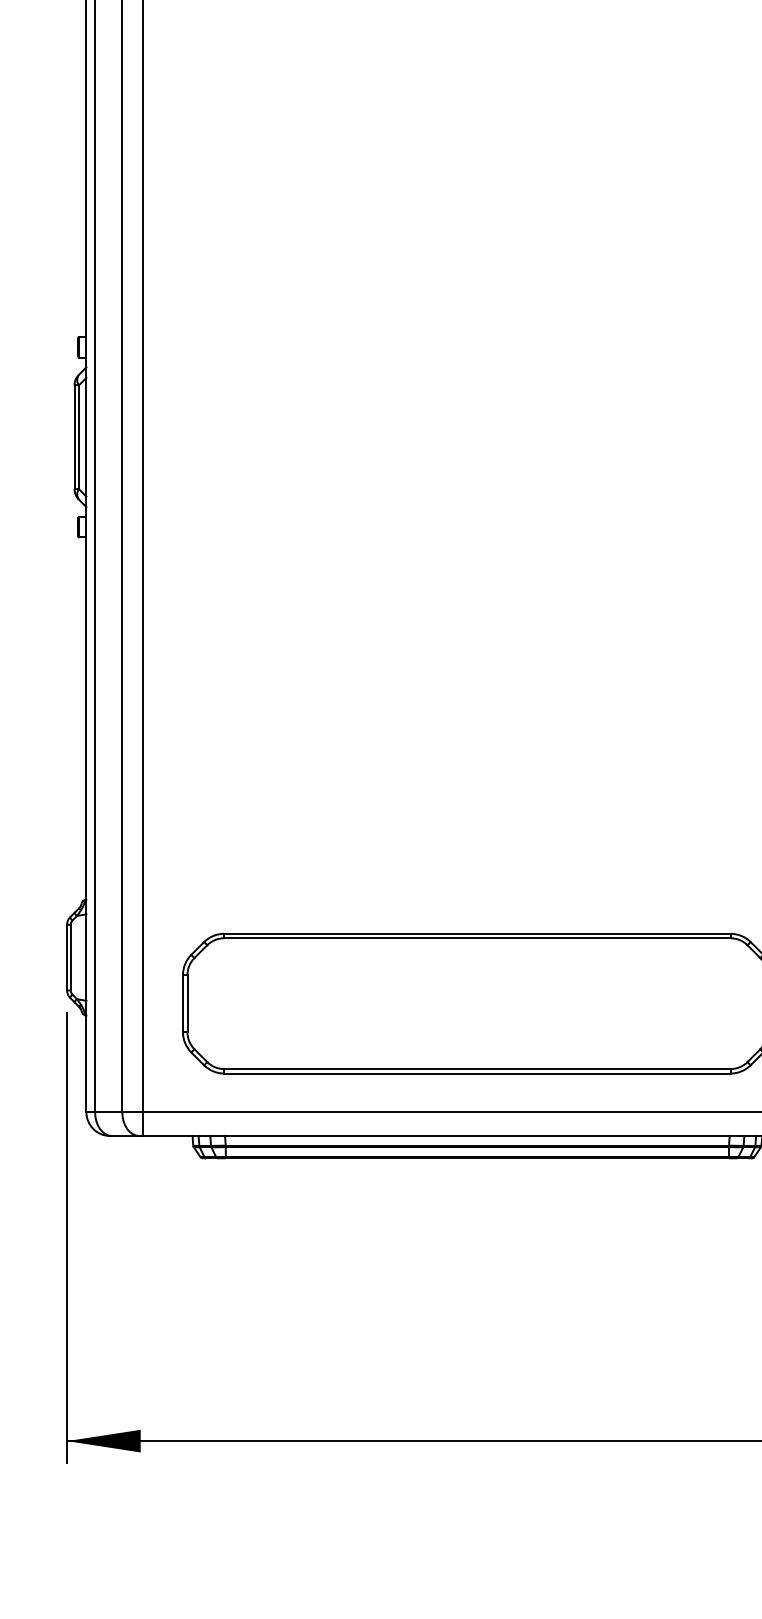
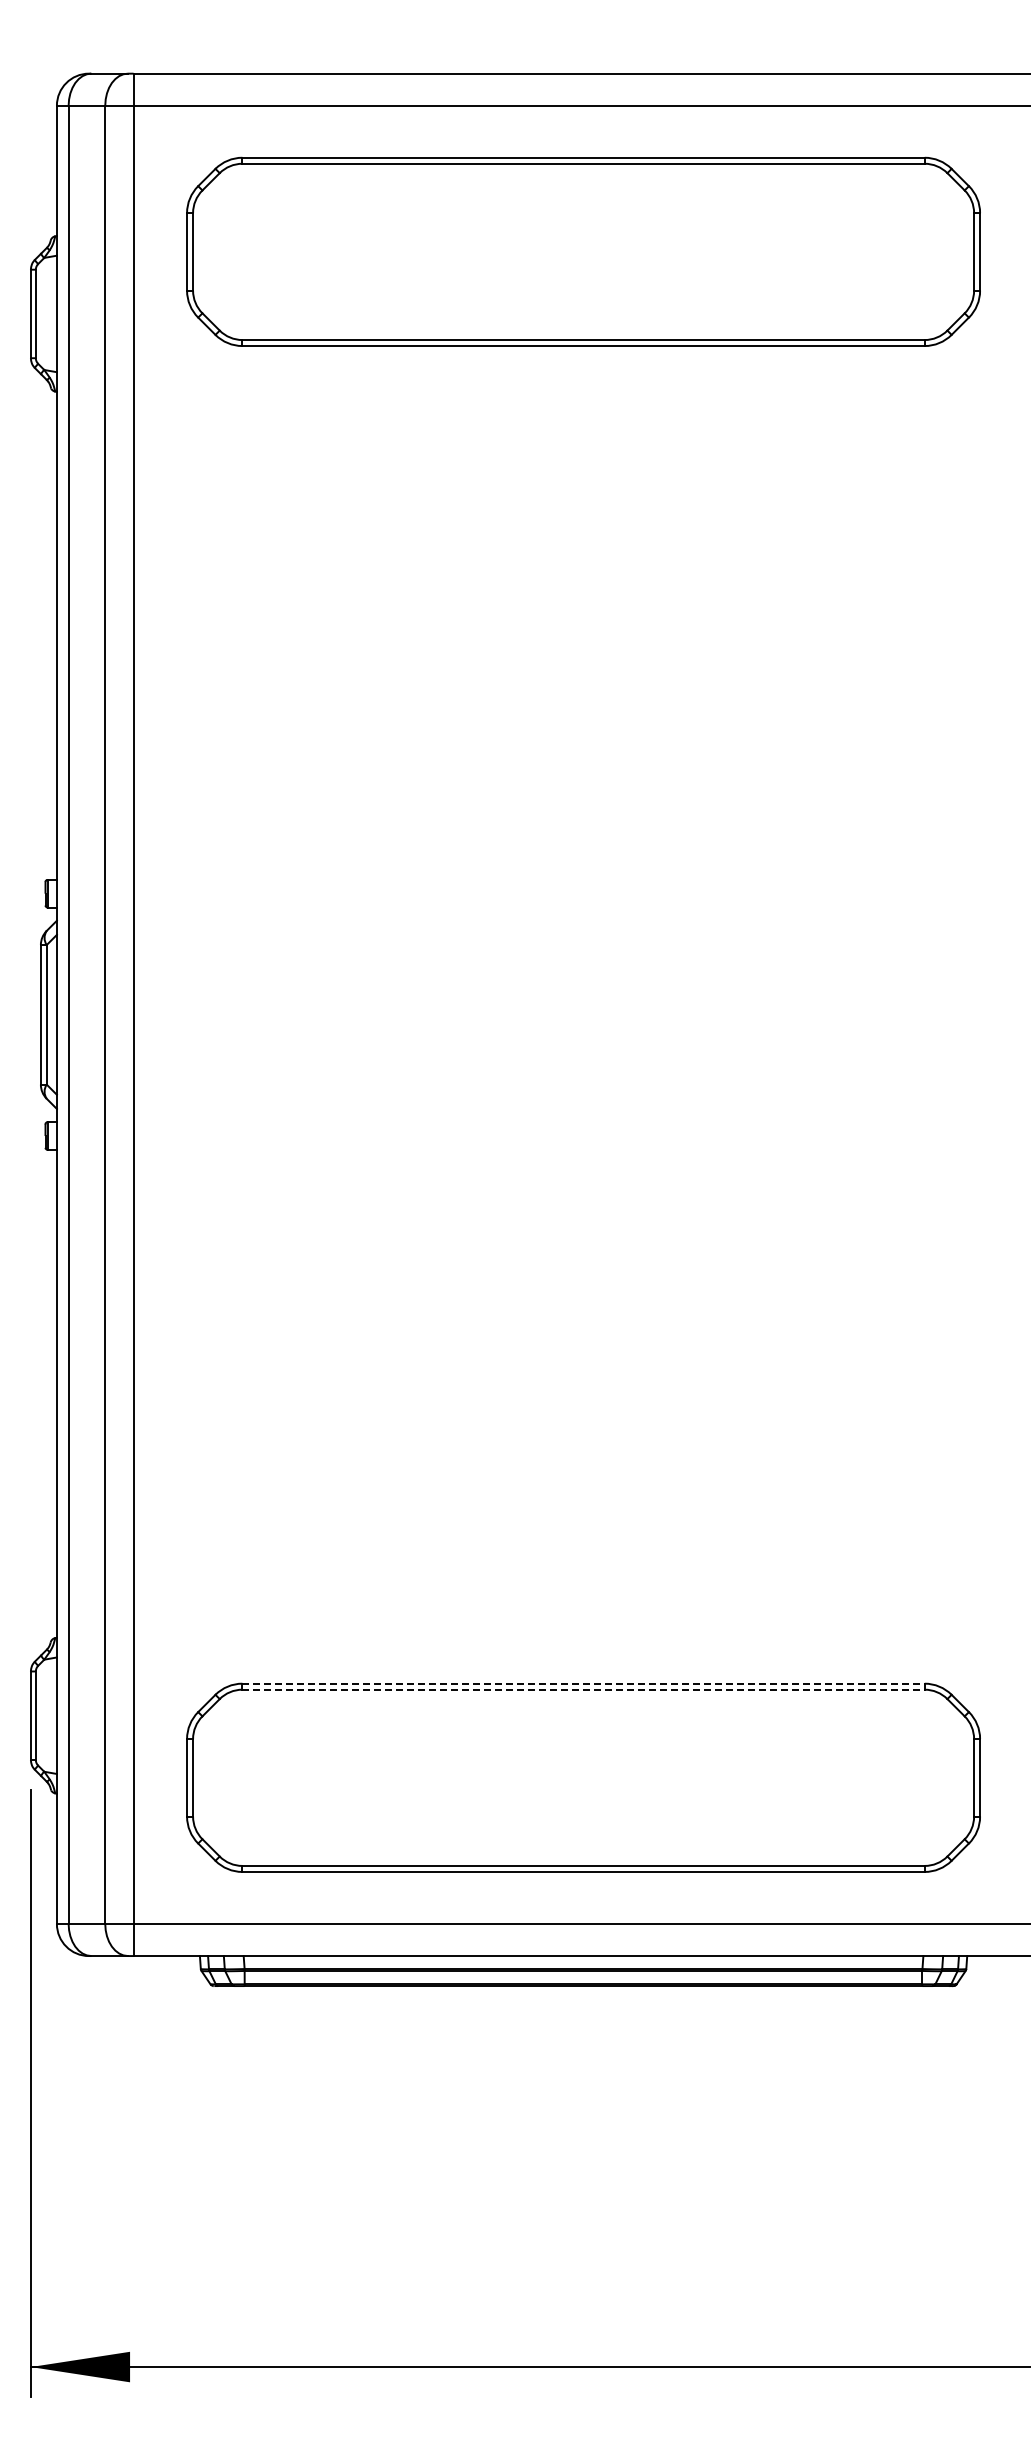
line: (478, 933) -> (584, 1683), solid -> dashed
line: (478, 938) -> (584, 1689), solid -> dashed

